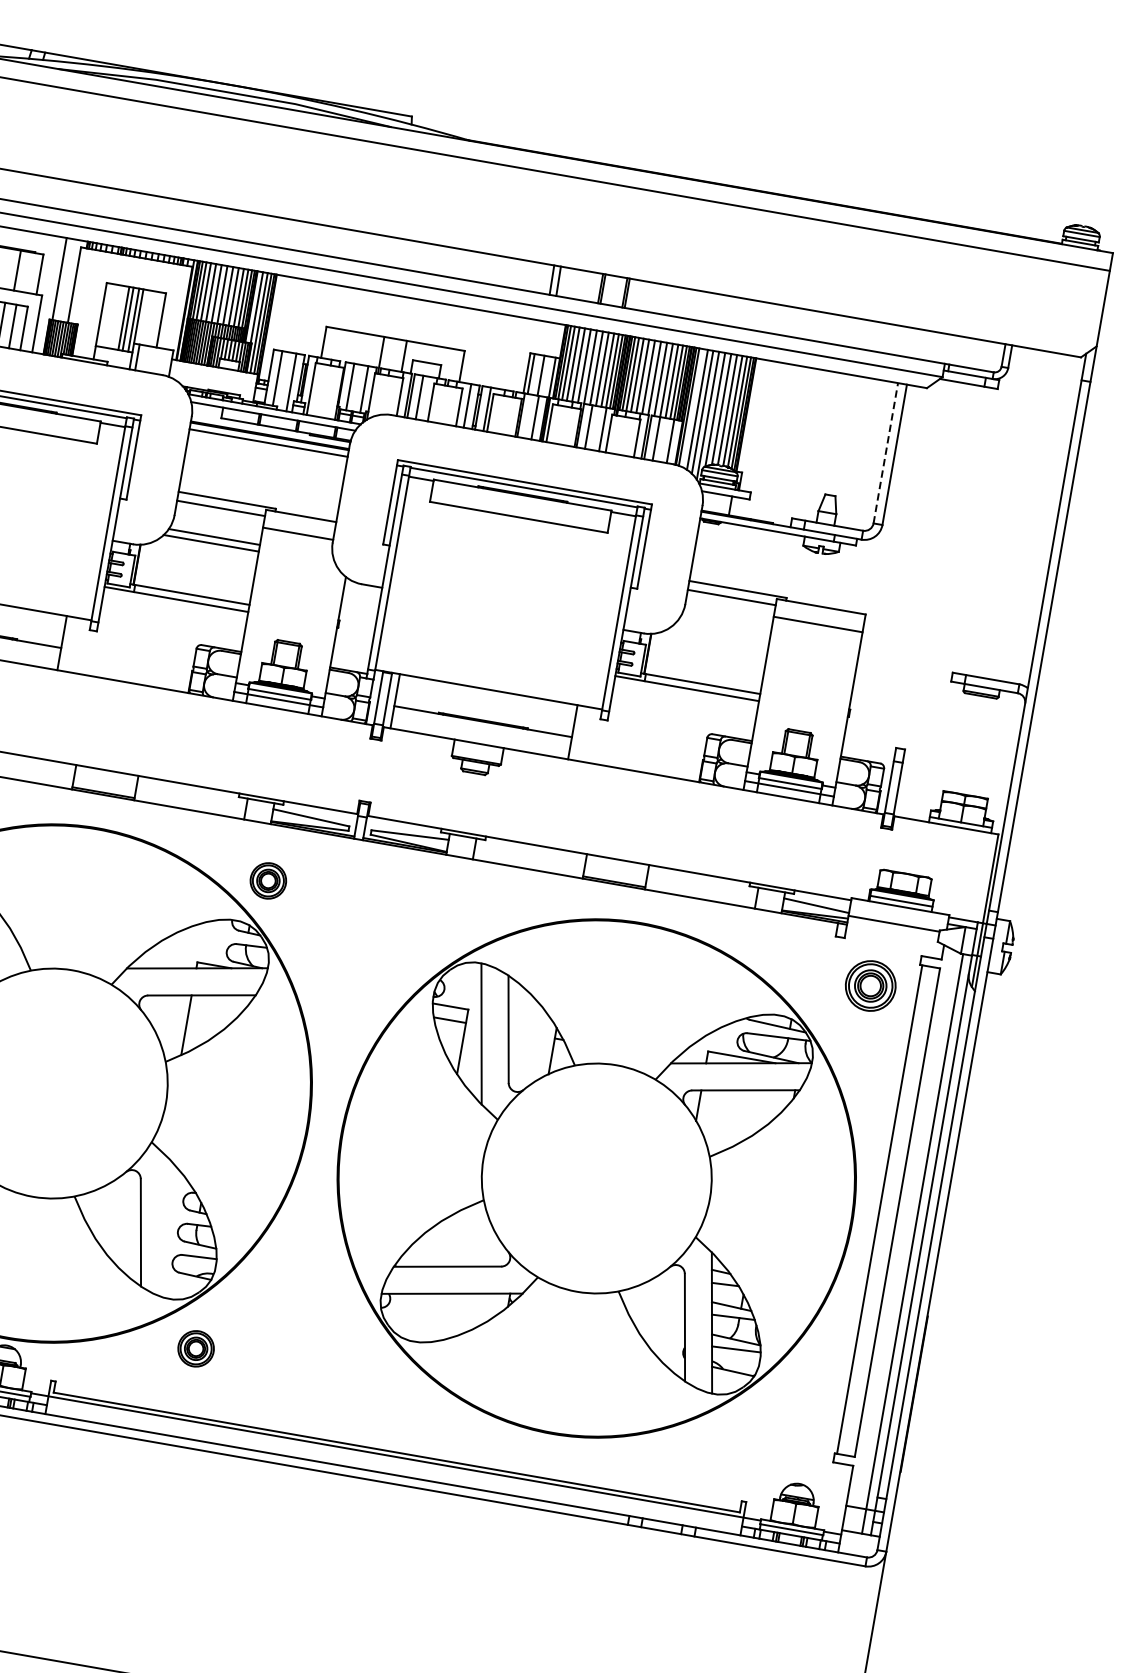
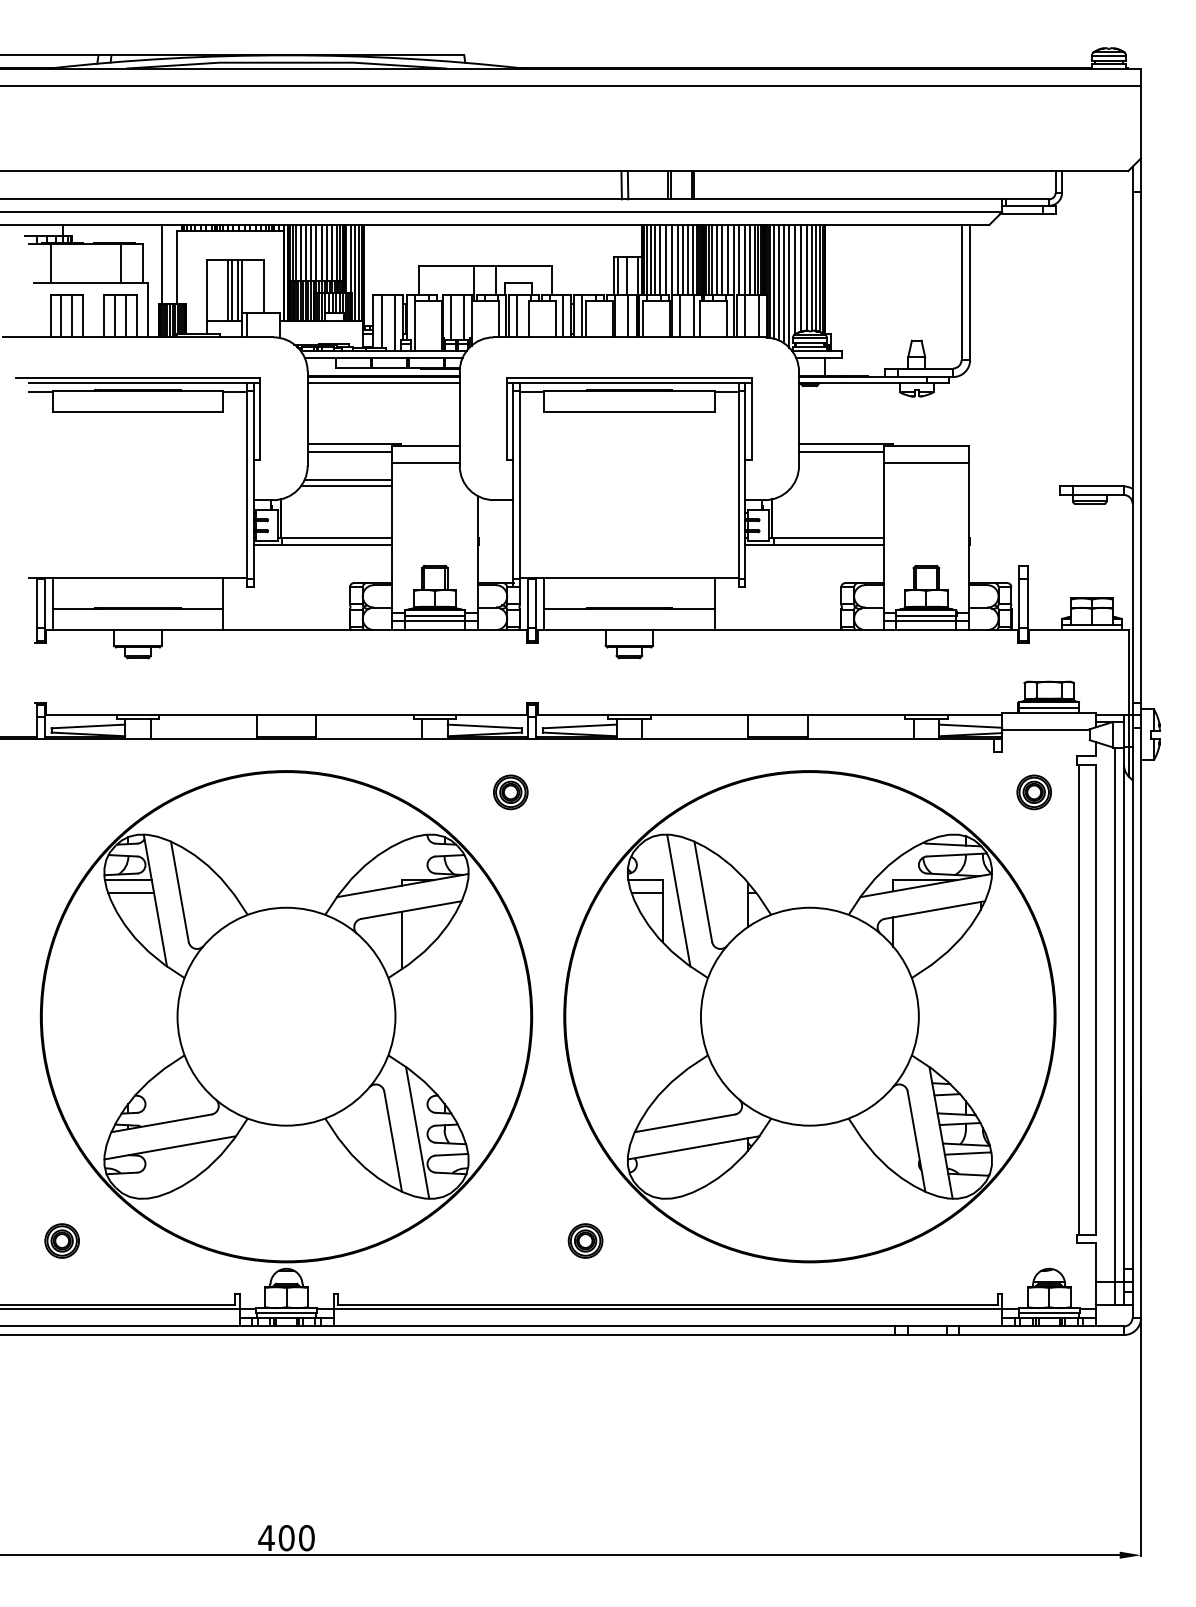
line: (693, 407) -> (774, 281), added
line: (885, 453) -> (961, 292), dashed -> solid
part: (268, 880) -> (510, 792), moved
part: (869, 986) -> (1033, 792), size x0.71
line: (167, 1227) -> (417, 1132), added
part: (196, 1348) -> (585, 1240), moved

